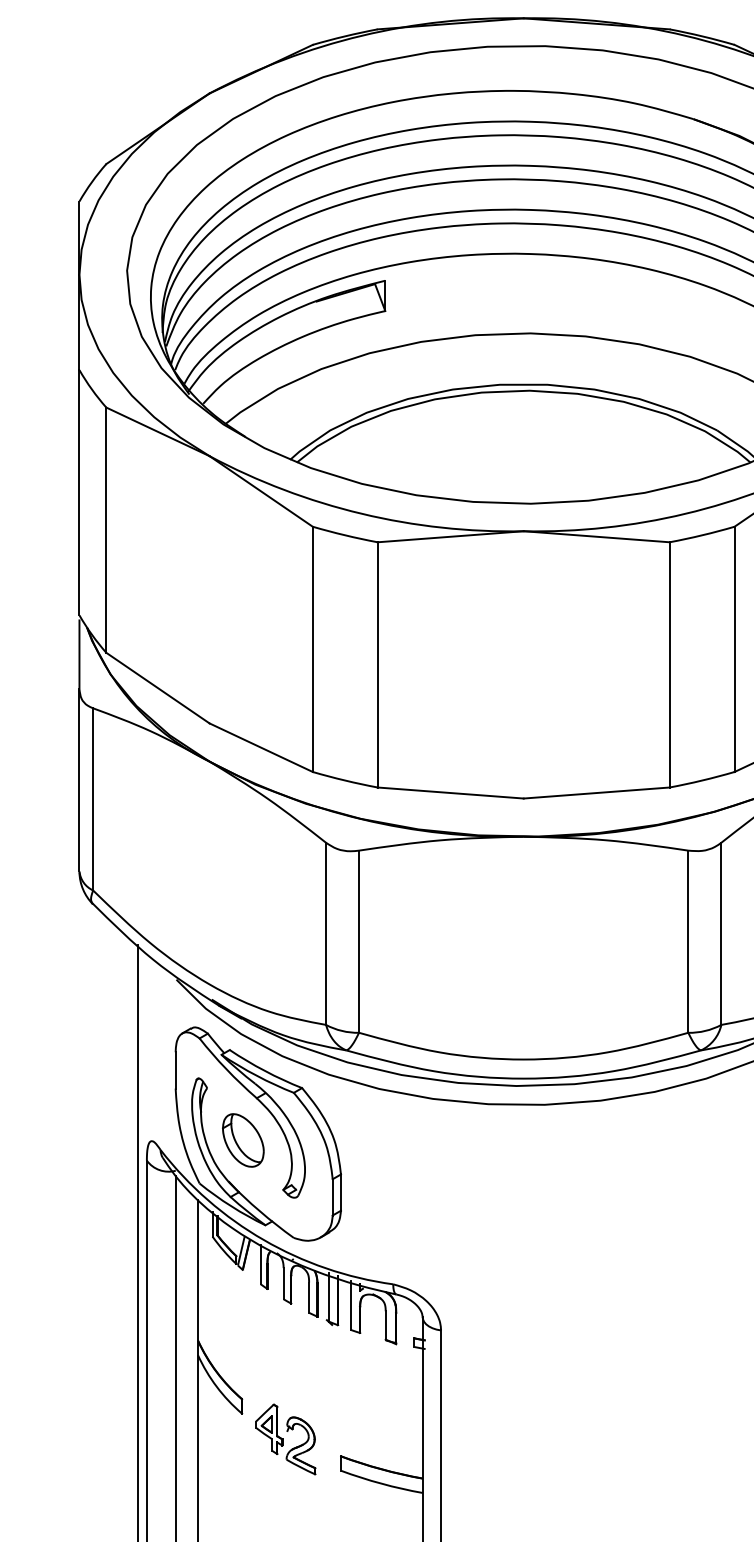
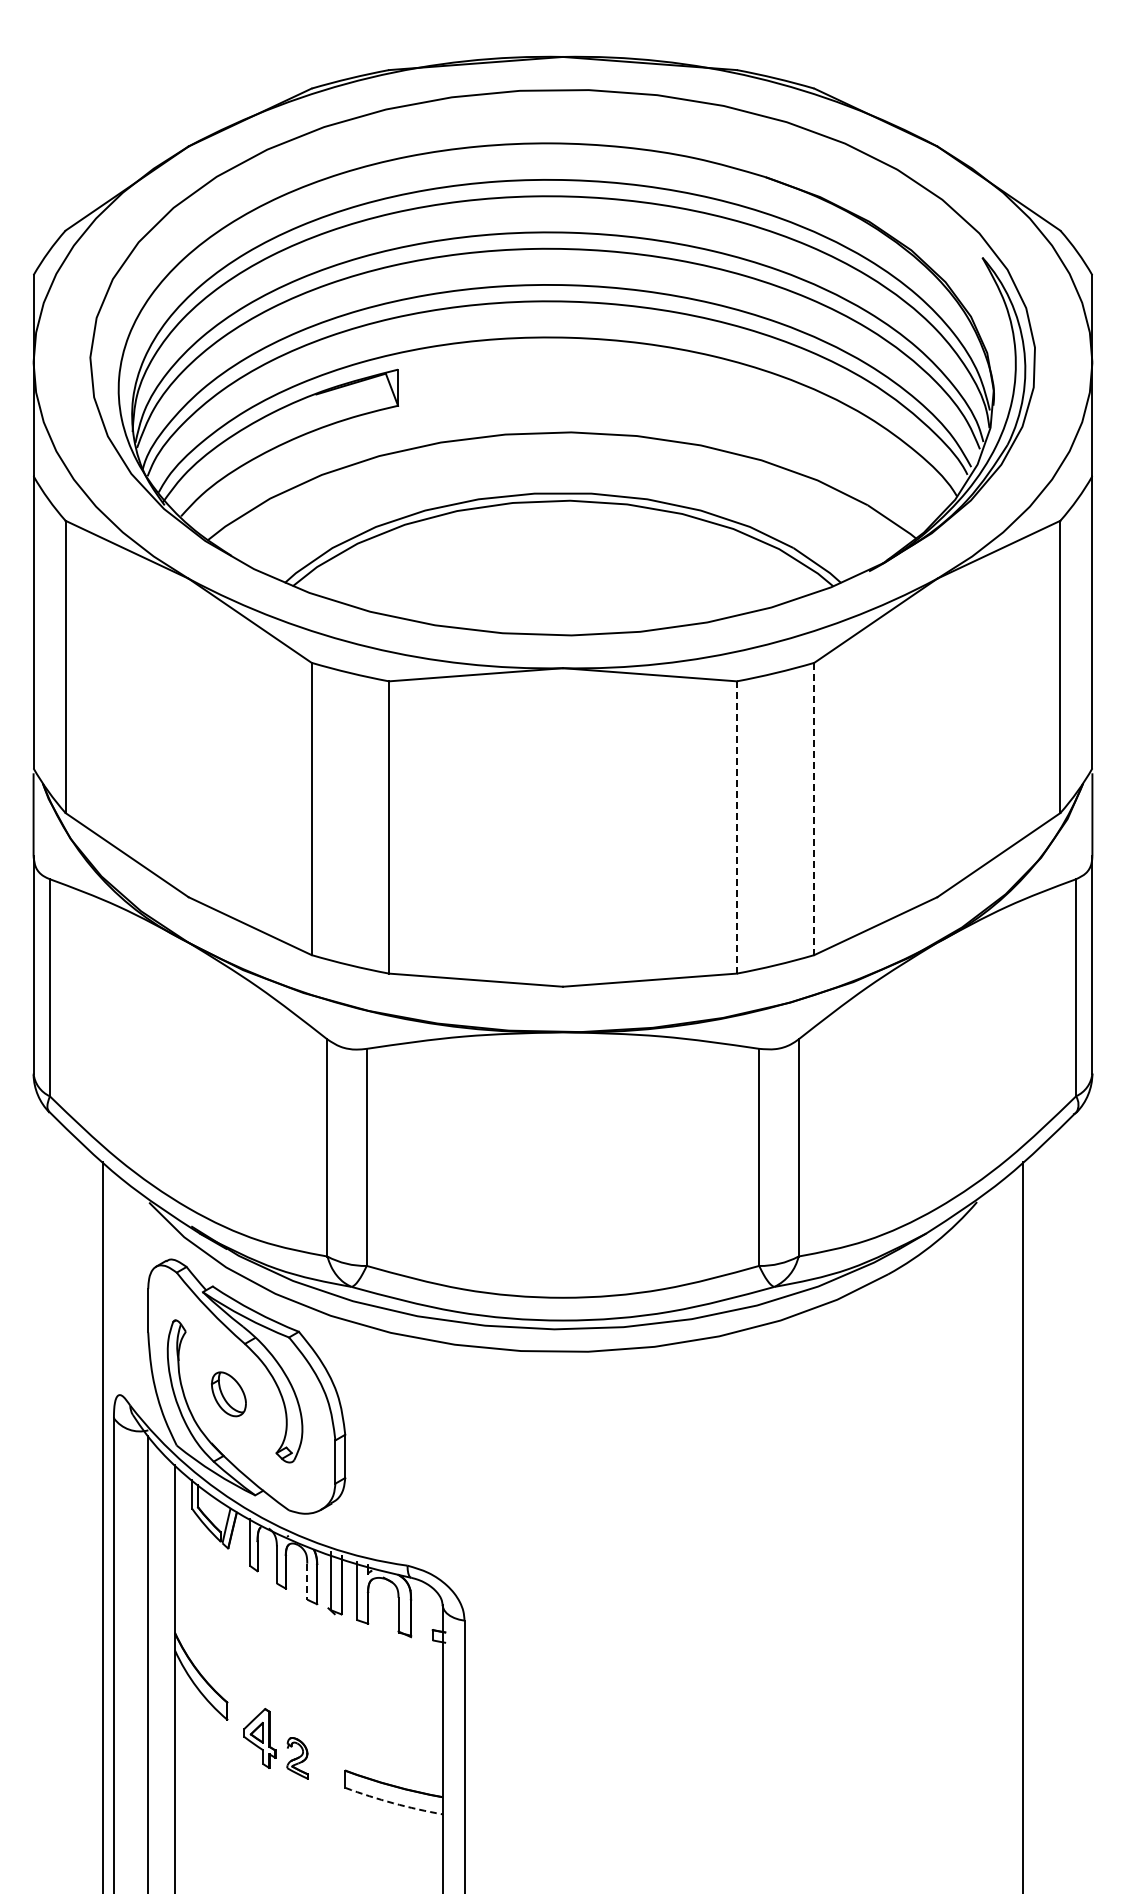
line: (734, 649) -> (814, 809), solid -> dashed
line: (670, 664) -> (737, 826), solid -> dashed
part: (243, 1140) -> (228, 1394), size x0.7
line: (309, 1297) -> (307, 1581), solid -> dashed
part: (300, 1446) -> (297, 1758), size x0.6
arc: (381, 1483) -> (393, 1803), solid -> dashed

